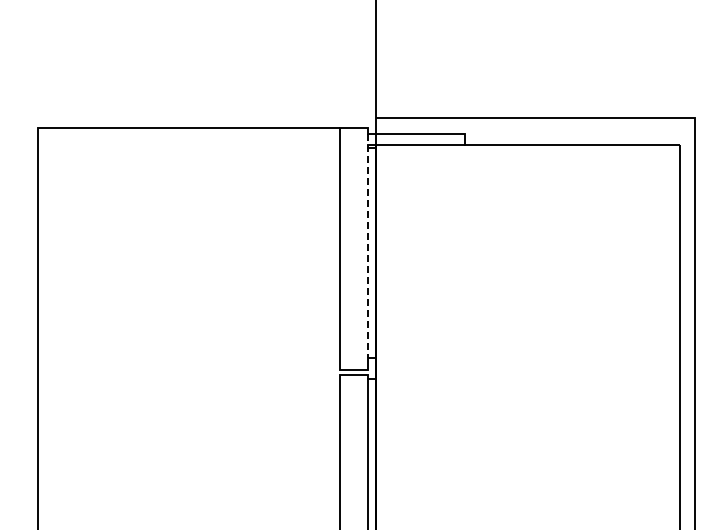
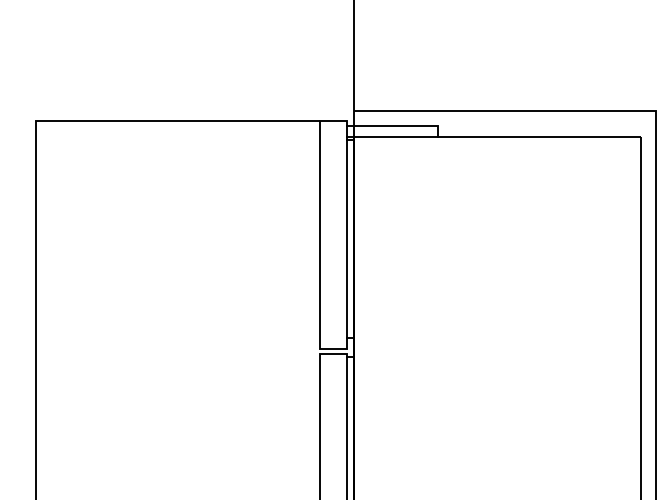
line: (367, 246) -> (346, 232), dashed -> solid

